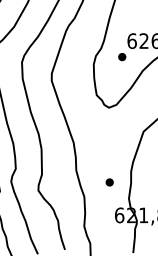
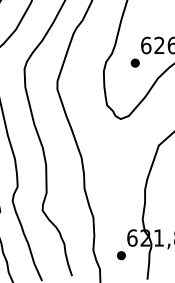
part: (109, 182) -> (121, 255), moved

